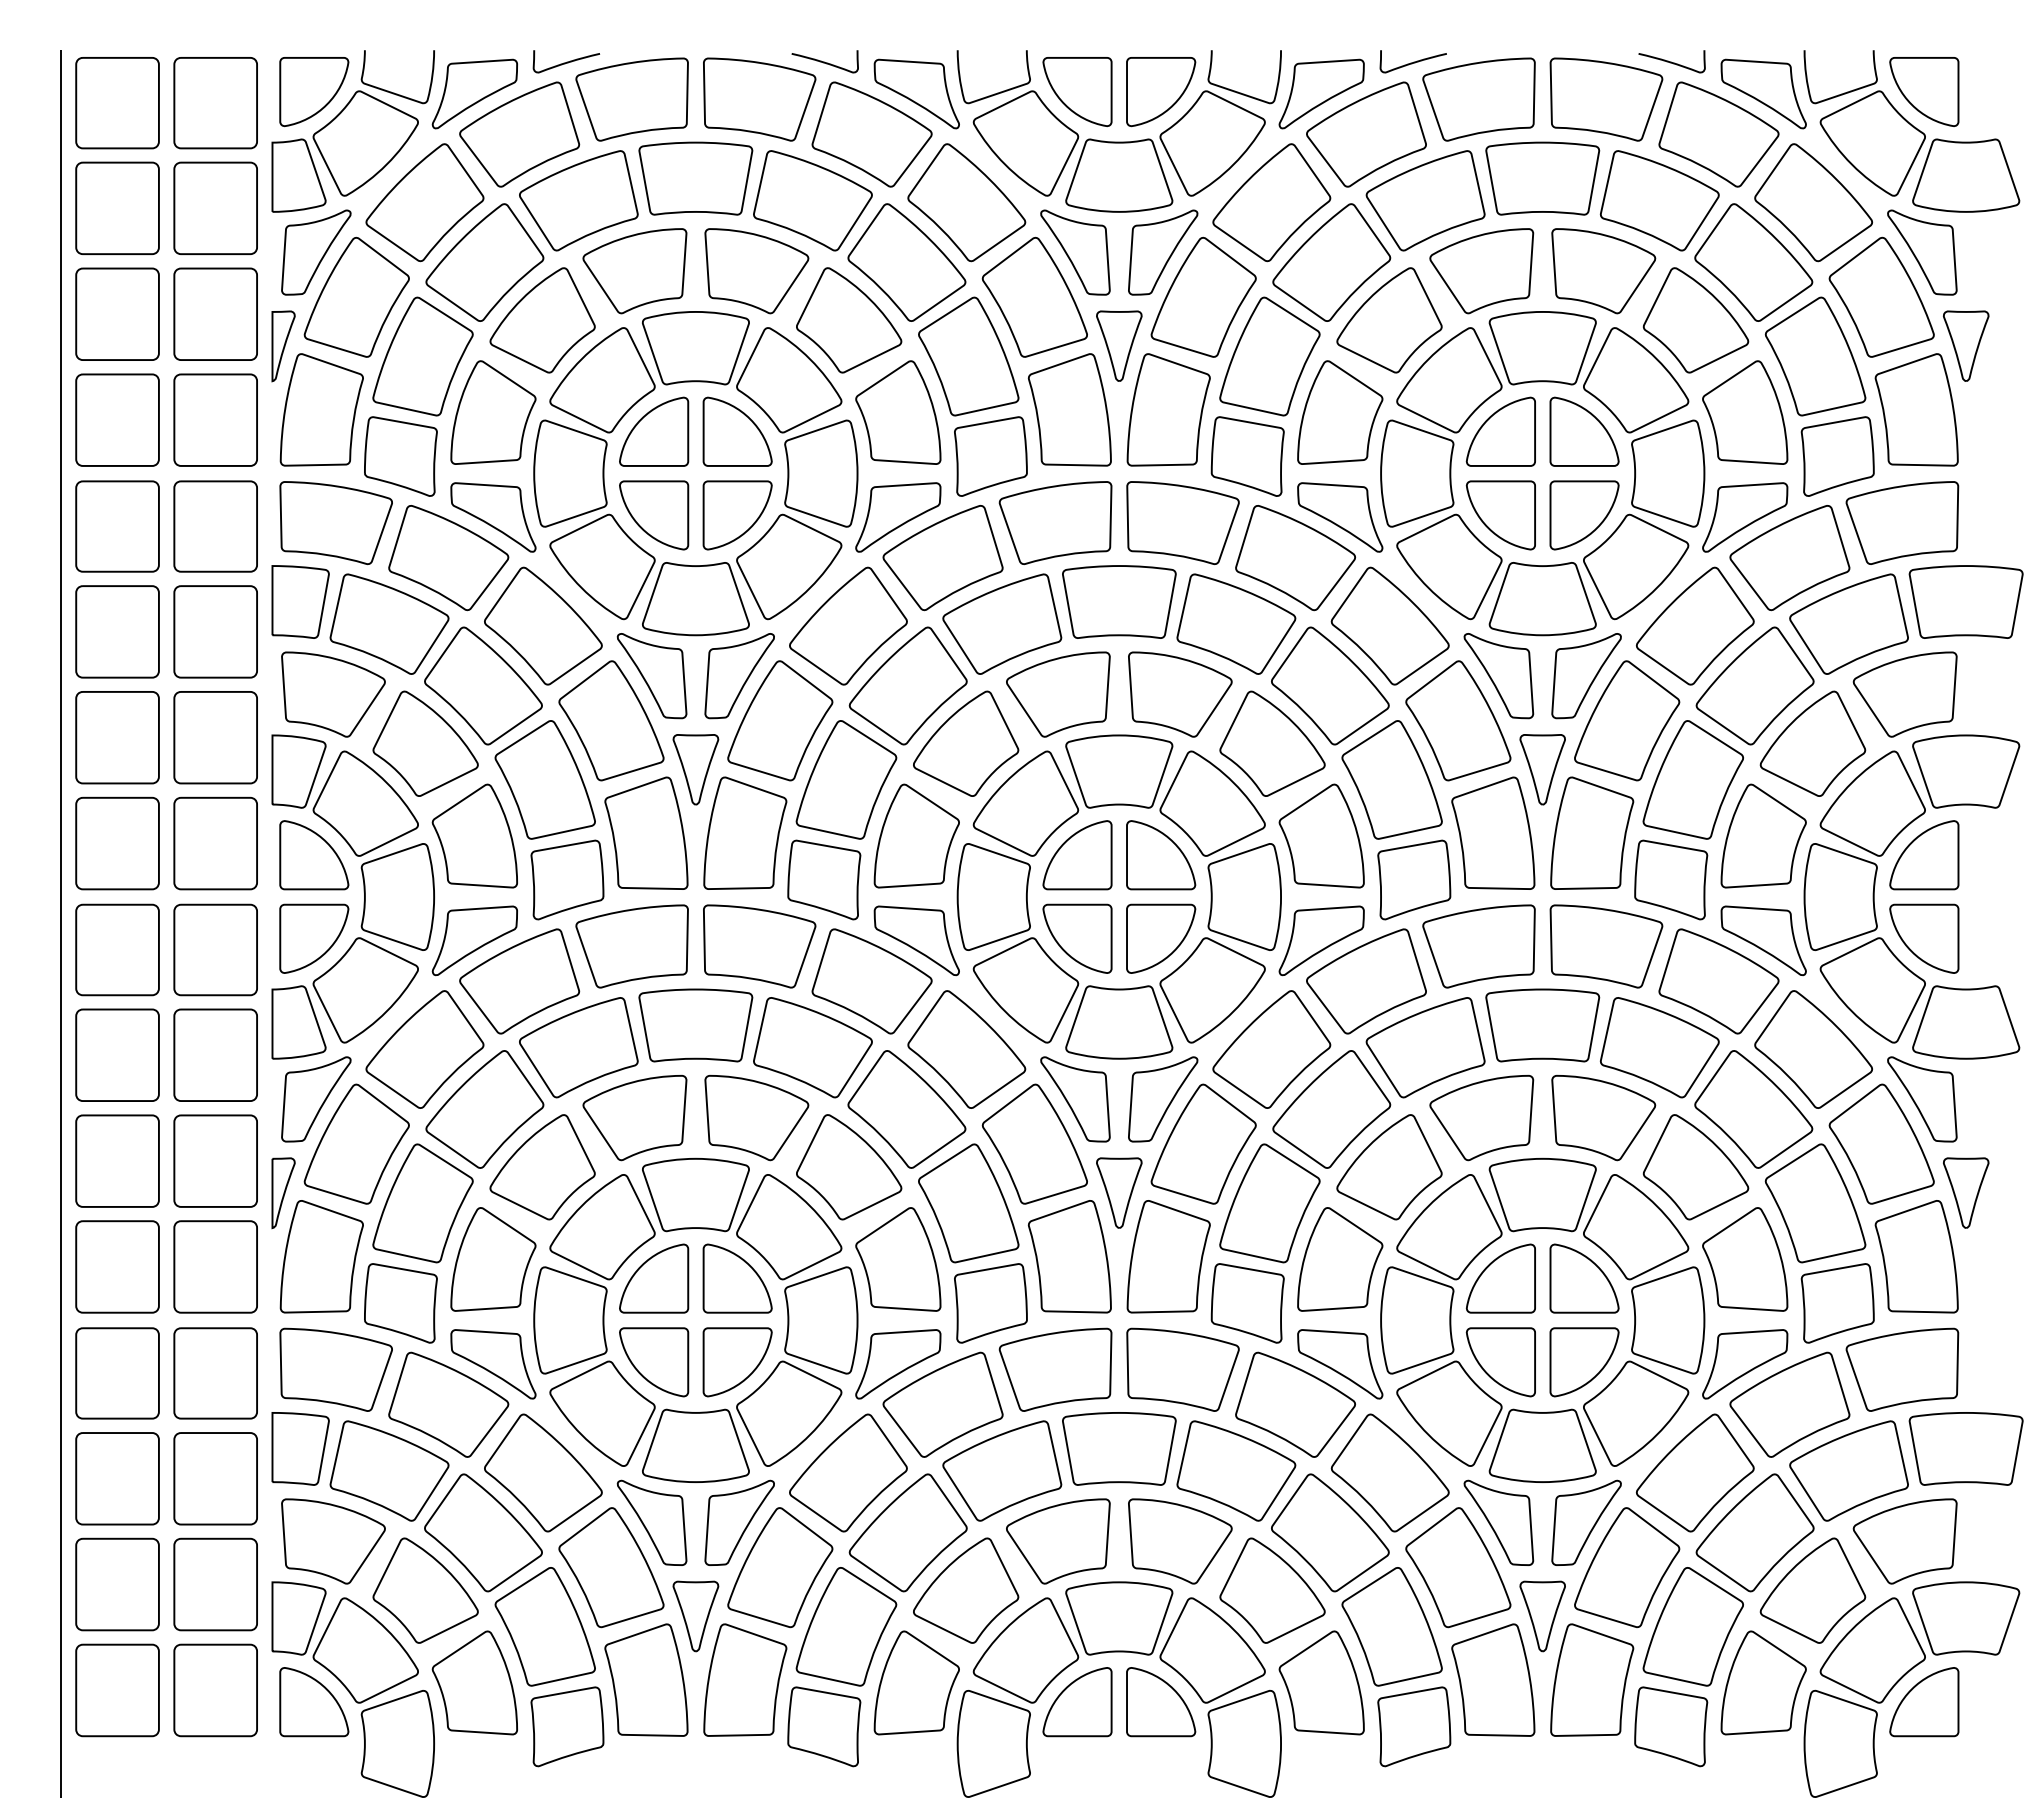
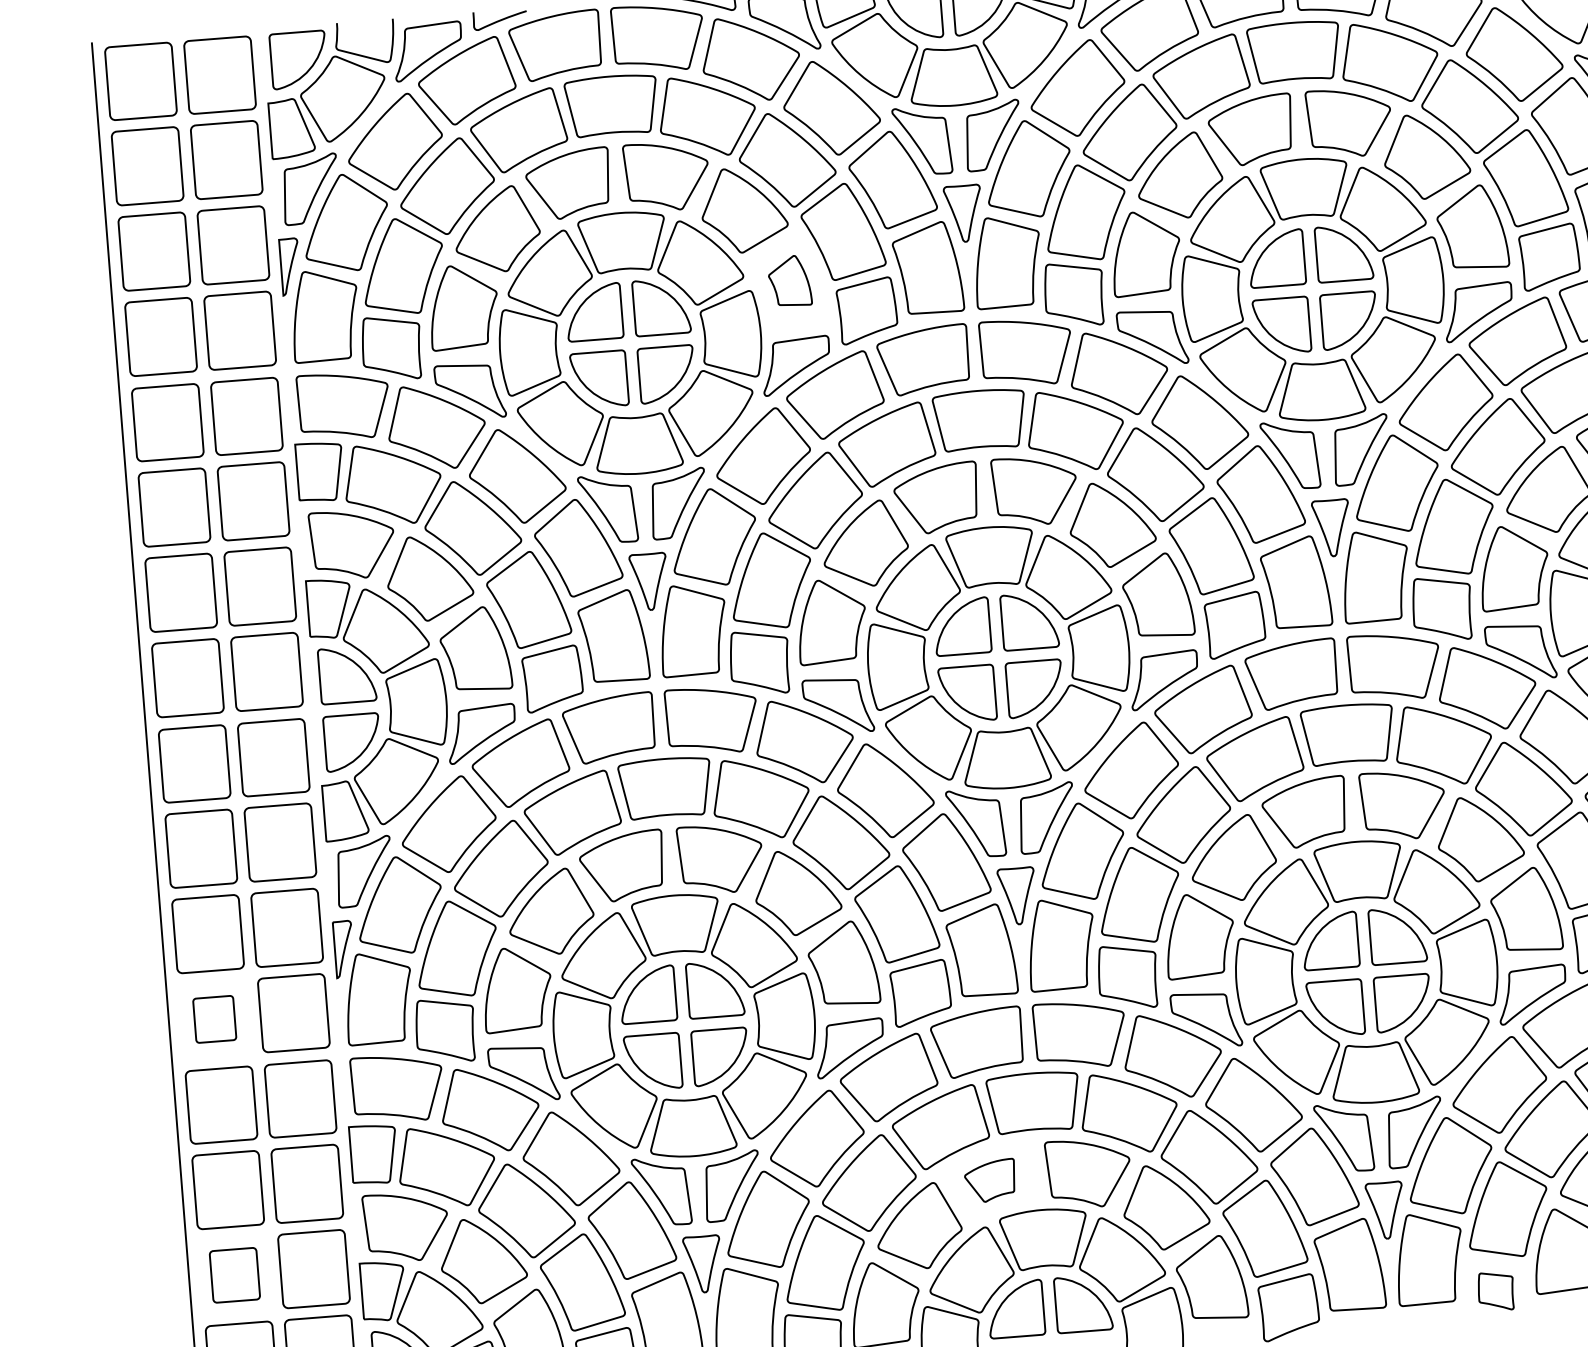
part: (898, 412) -> (789, 281), size x0.6
part: (117, 1266) -> (214, 1019), size x0.6
part: (1058, 1541) -> (990, 1180), size x0.6
part: (117, 1584) -> (234, 1275), size x0.7
part: (1671, 1726) -> (1496, 1291), size x0.6

